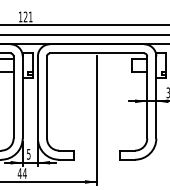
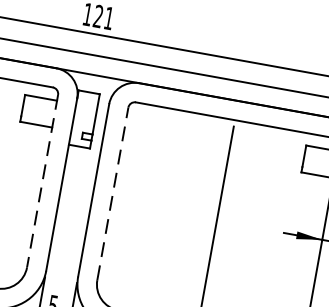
line: (13, 97) -> (42, 181), solid -> dashed
line: (47, 97) -> (113, 194), solid -> dashed

